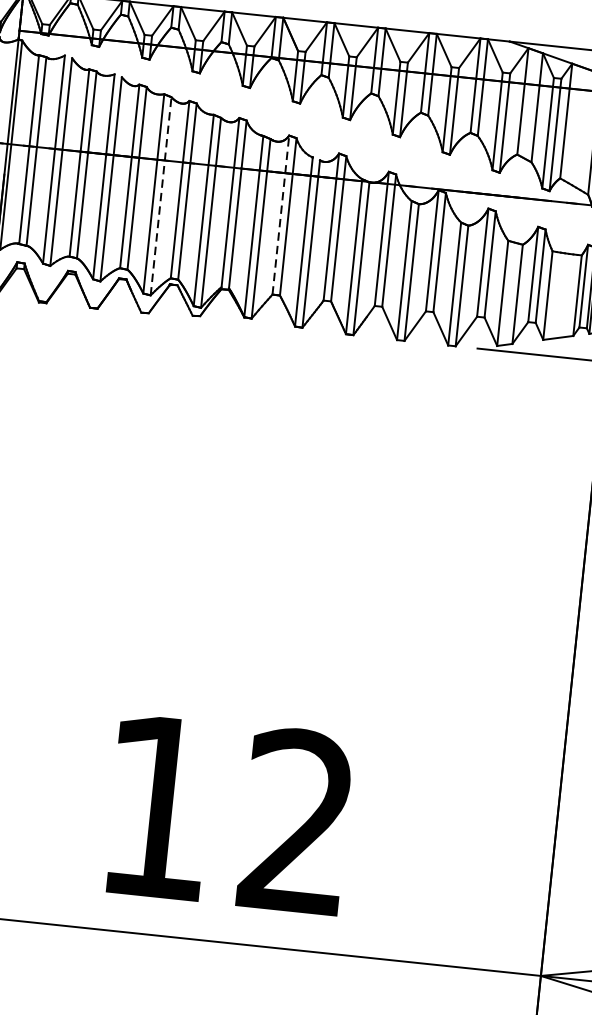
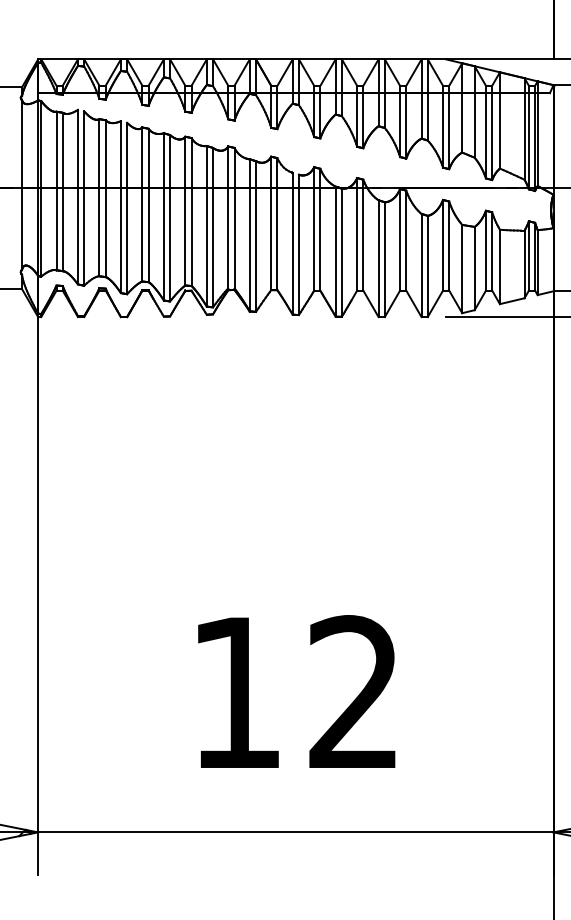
line: (161, 195) -> (170, 217), dashed -> solid
line: (281, 215) -> (271, 223), dashed -> solid
text: (229, 813) -> (296, 691), moved

